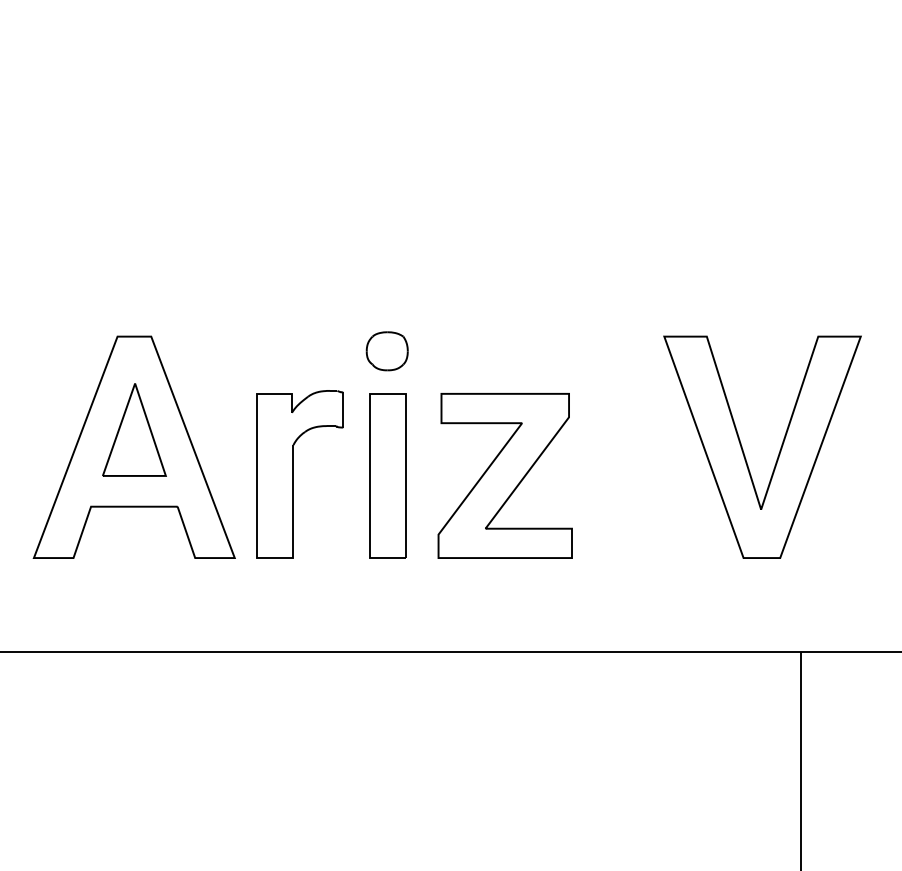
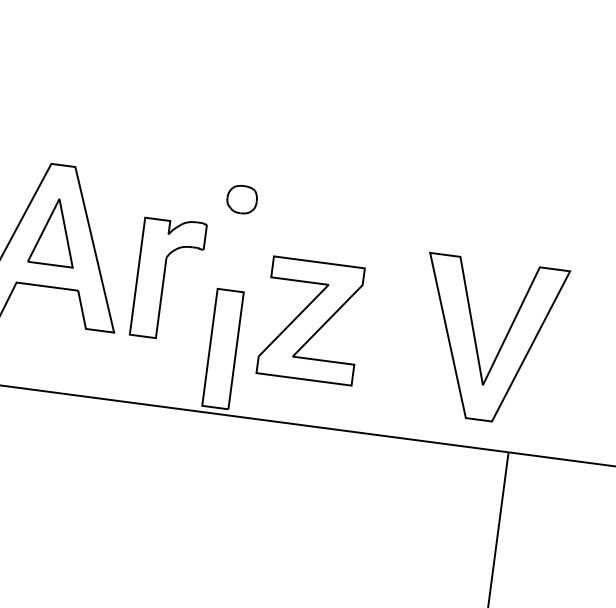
part: (779, 450) -> (501, 344), moved
part: (387, 475) -> (222, 348), moved
part: (504, 475) -> (311, 320), moved

